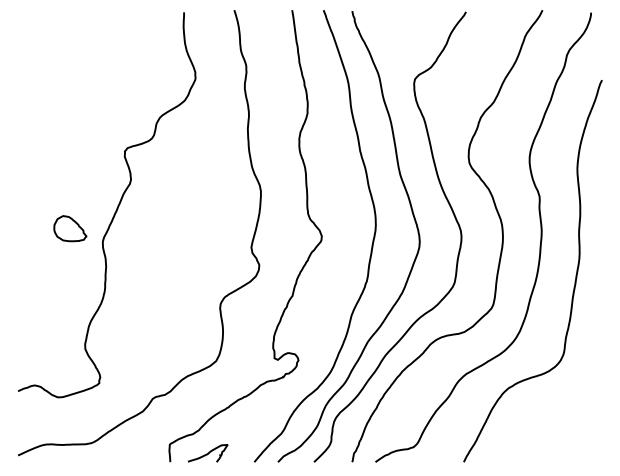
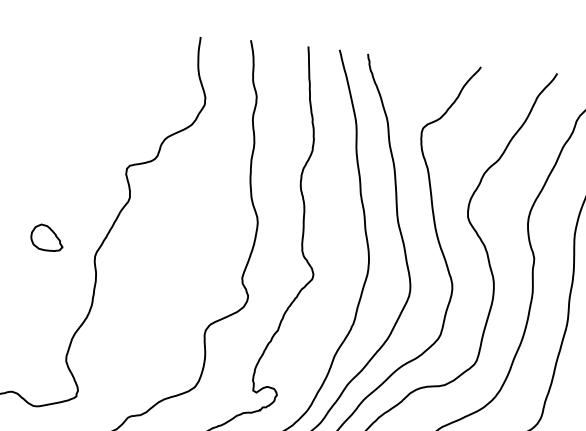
part: (70, 228) -> (47, 237), moved

